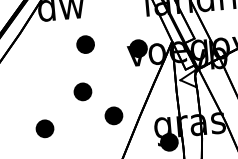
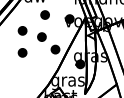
part: (40, 81) -> (22, 30), added

